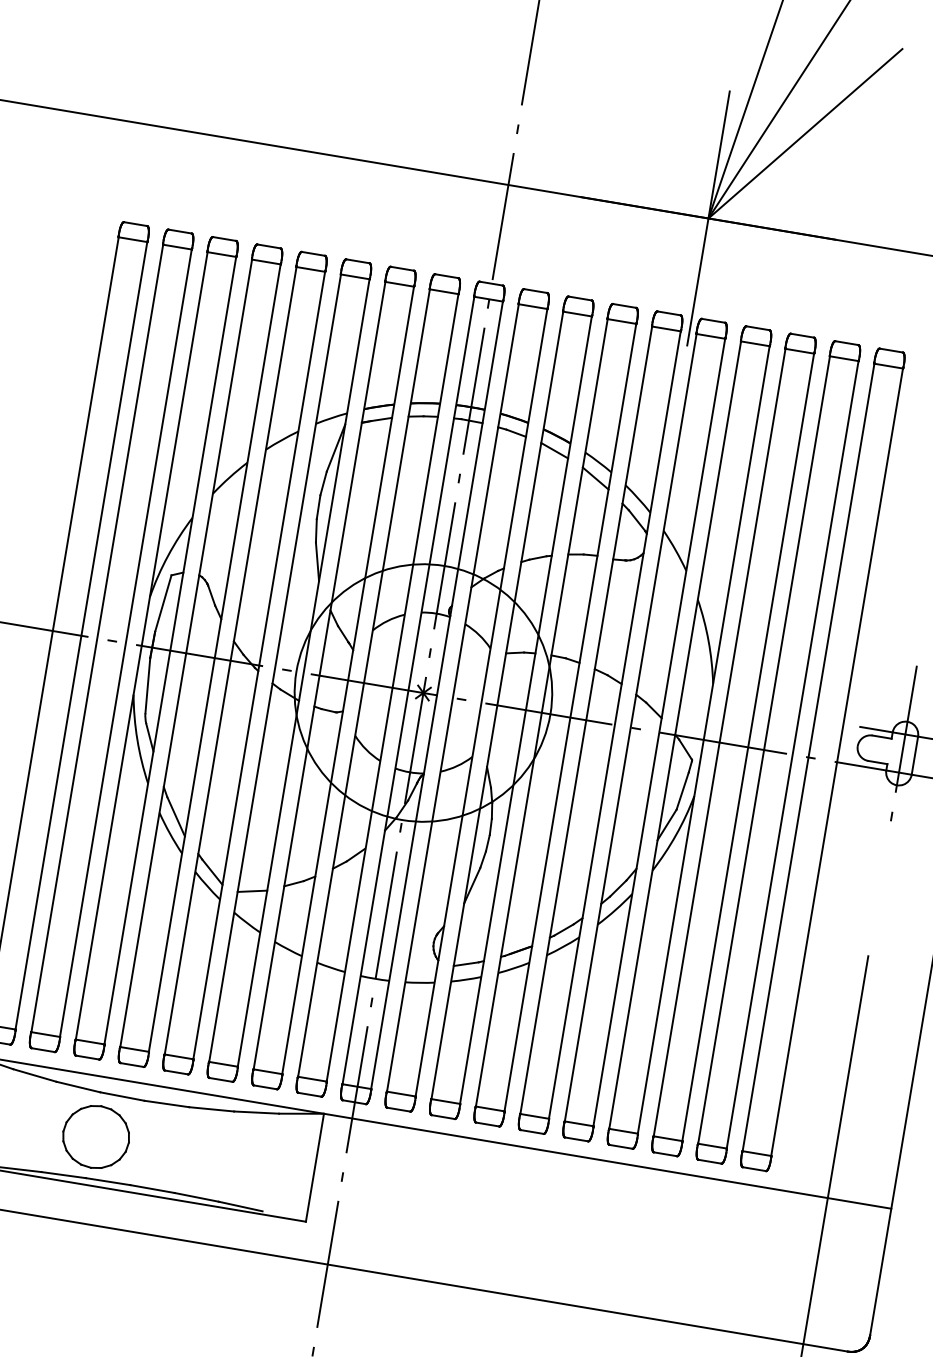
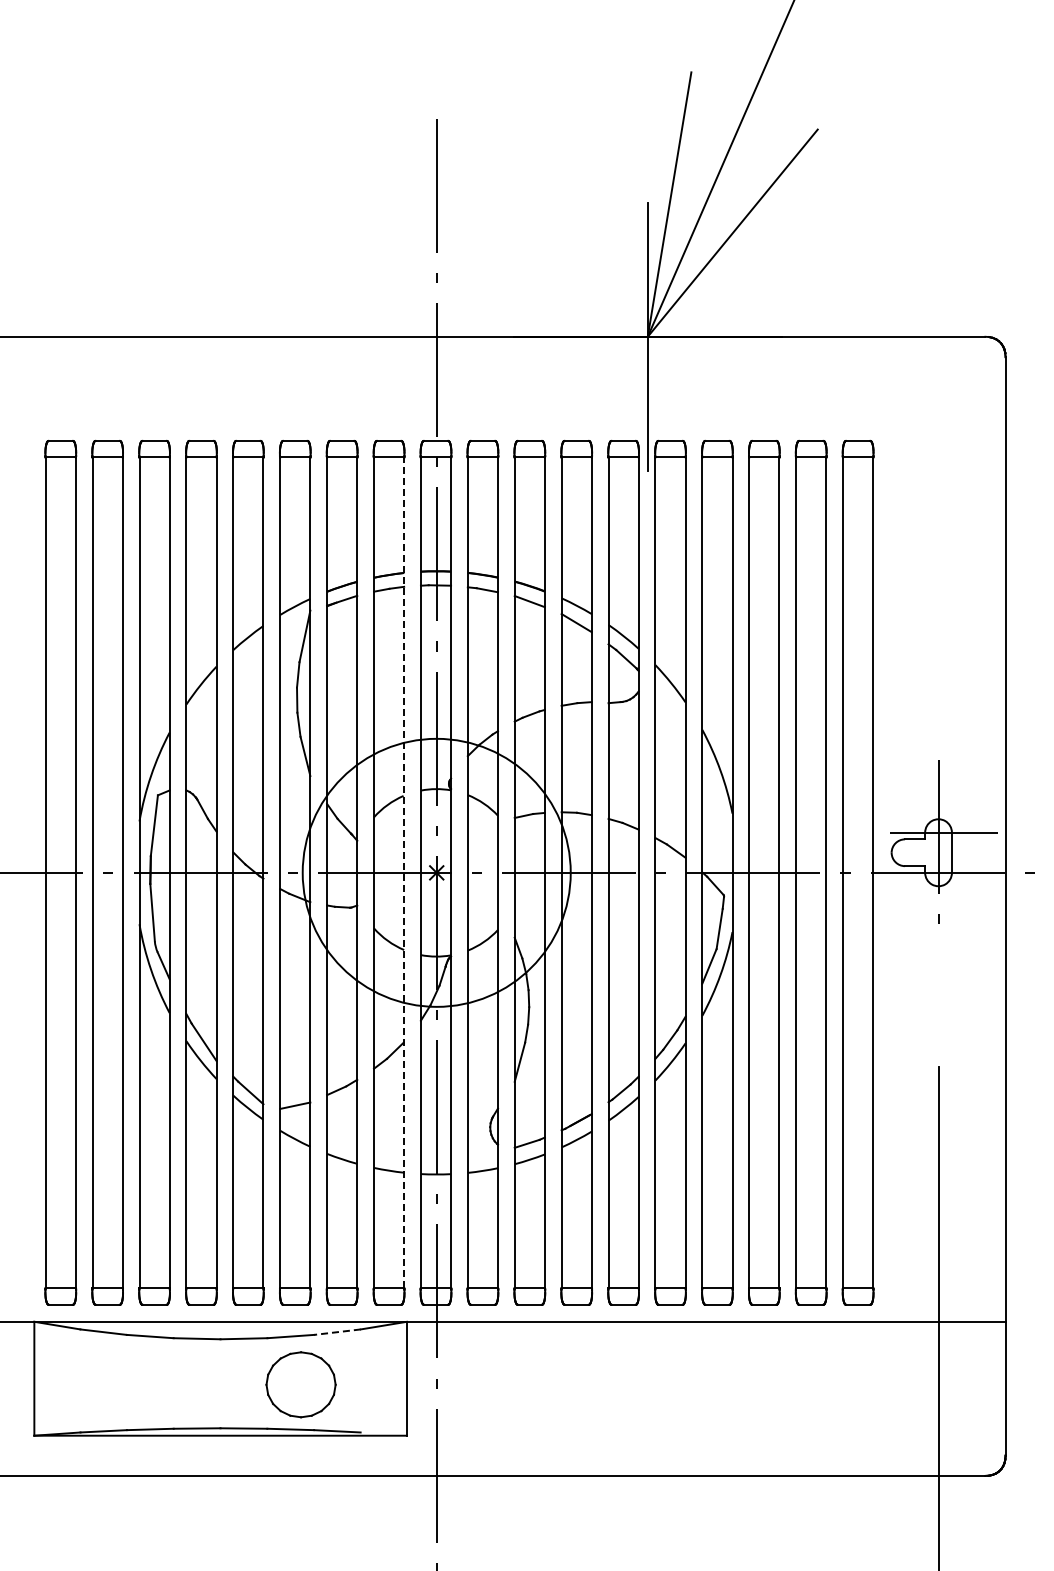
line: (392, 687) -> (404, 872), solid -> dashed
line: (256, 1112) -> (337, 1332), solid -> dashed
part: (95, 1136) -> (300, 1384), moved

